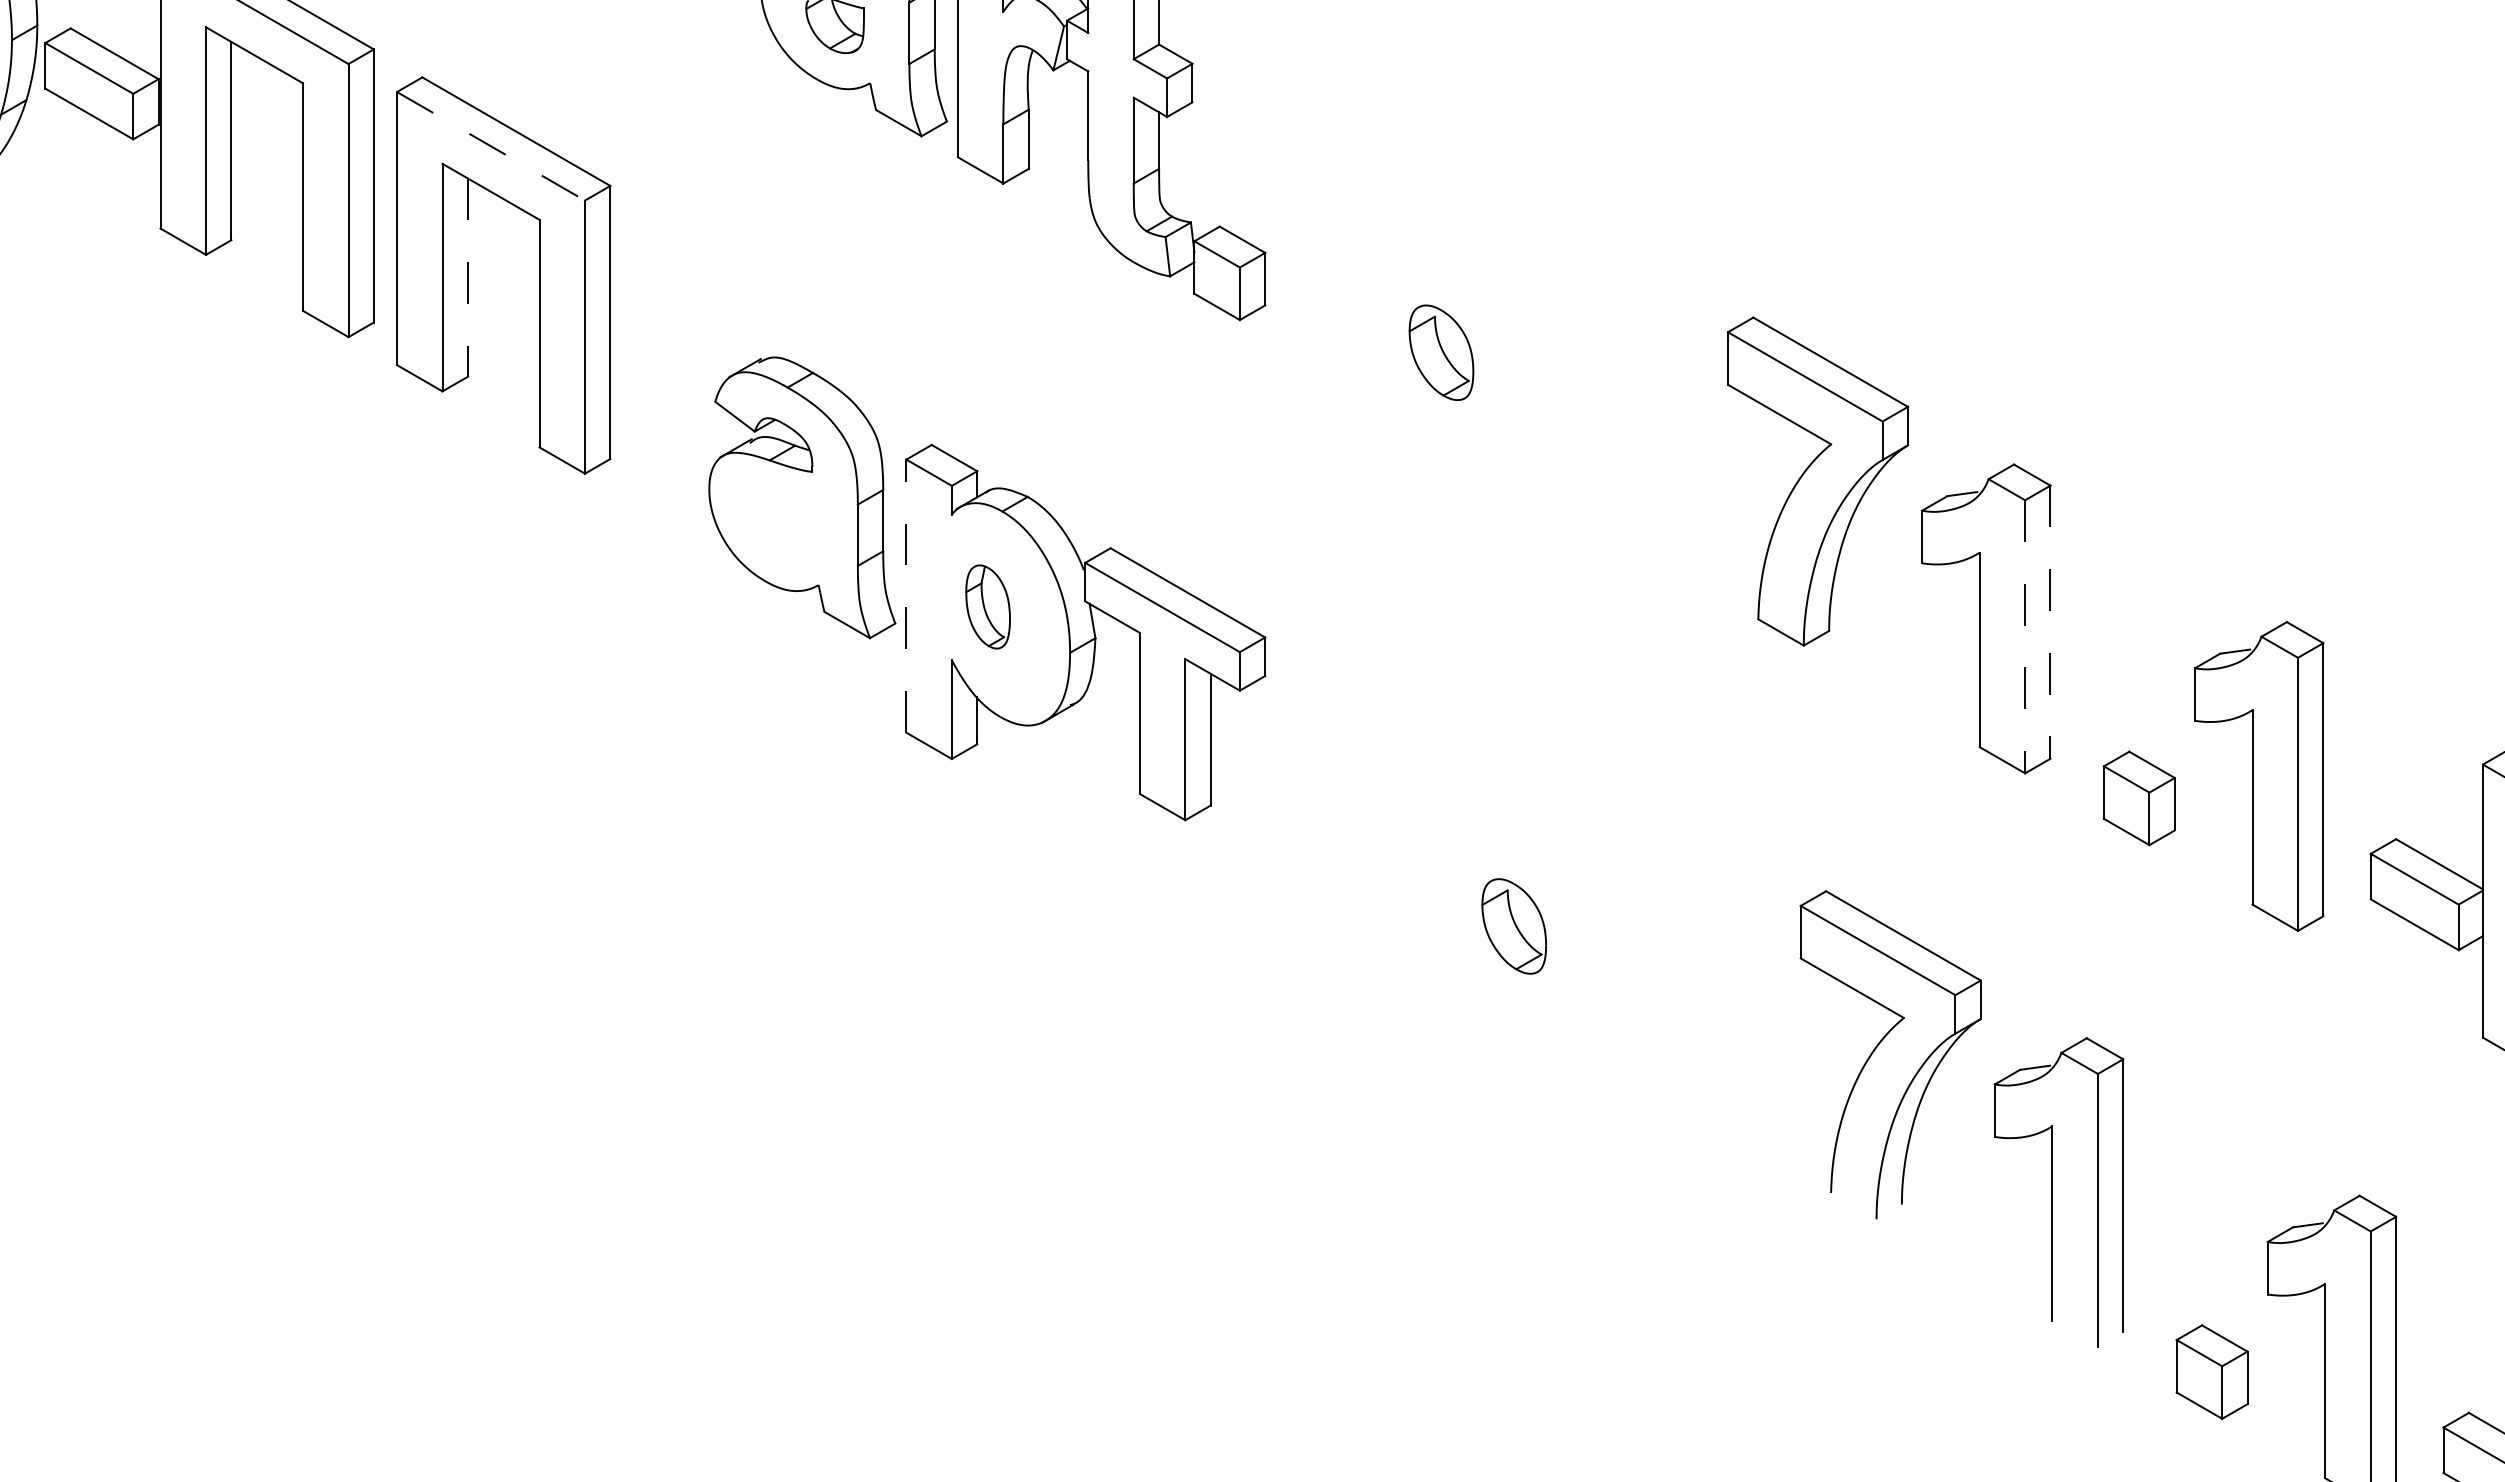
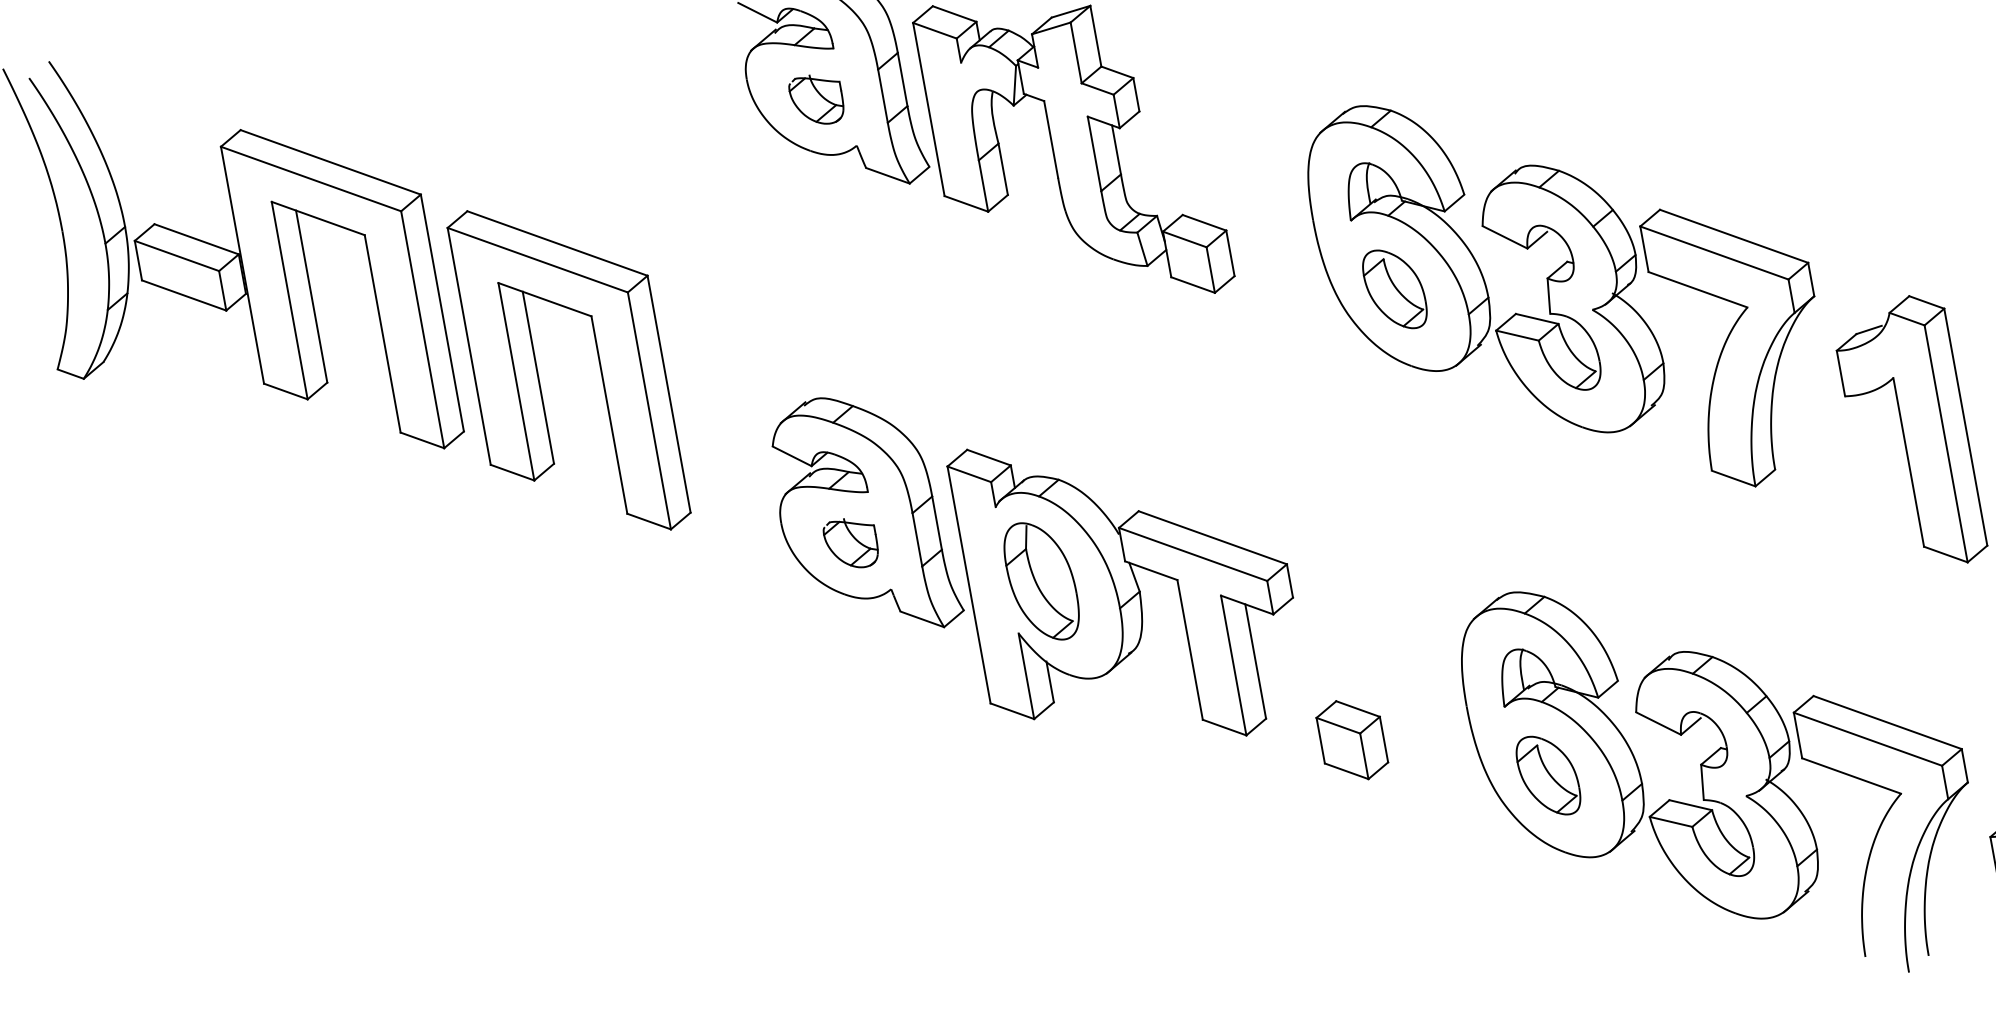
line: (491, 146) -> (538, 260), dashed -> solid
line: (467, 278) -> (538, 378), dashed -> solid
part: (1545, 348) -> (1484, 269), added
part: (783, 525) -> (851, 543), added
line: (906, 596) -> (969, 585), dashed -> solid
part: (987, 606) -> (1041, 581), size x1.67
line: (2050, 622) -> (1965, 427), dashed -> solid
line: (2025, 636) -> (1946, 443), dashed -> solid
part: (1302, 846) -> (1352, 739), added
part: (1617, 922) -> (1637, 756), added

